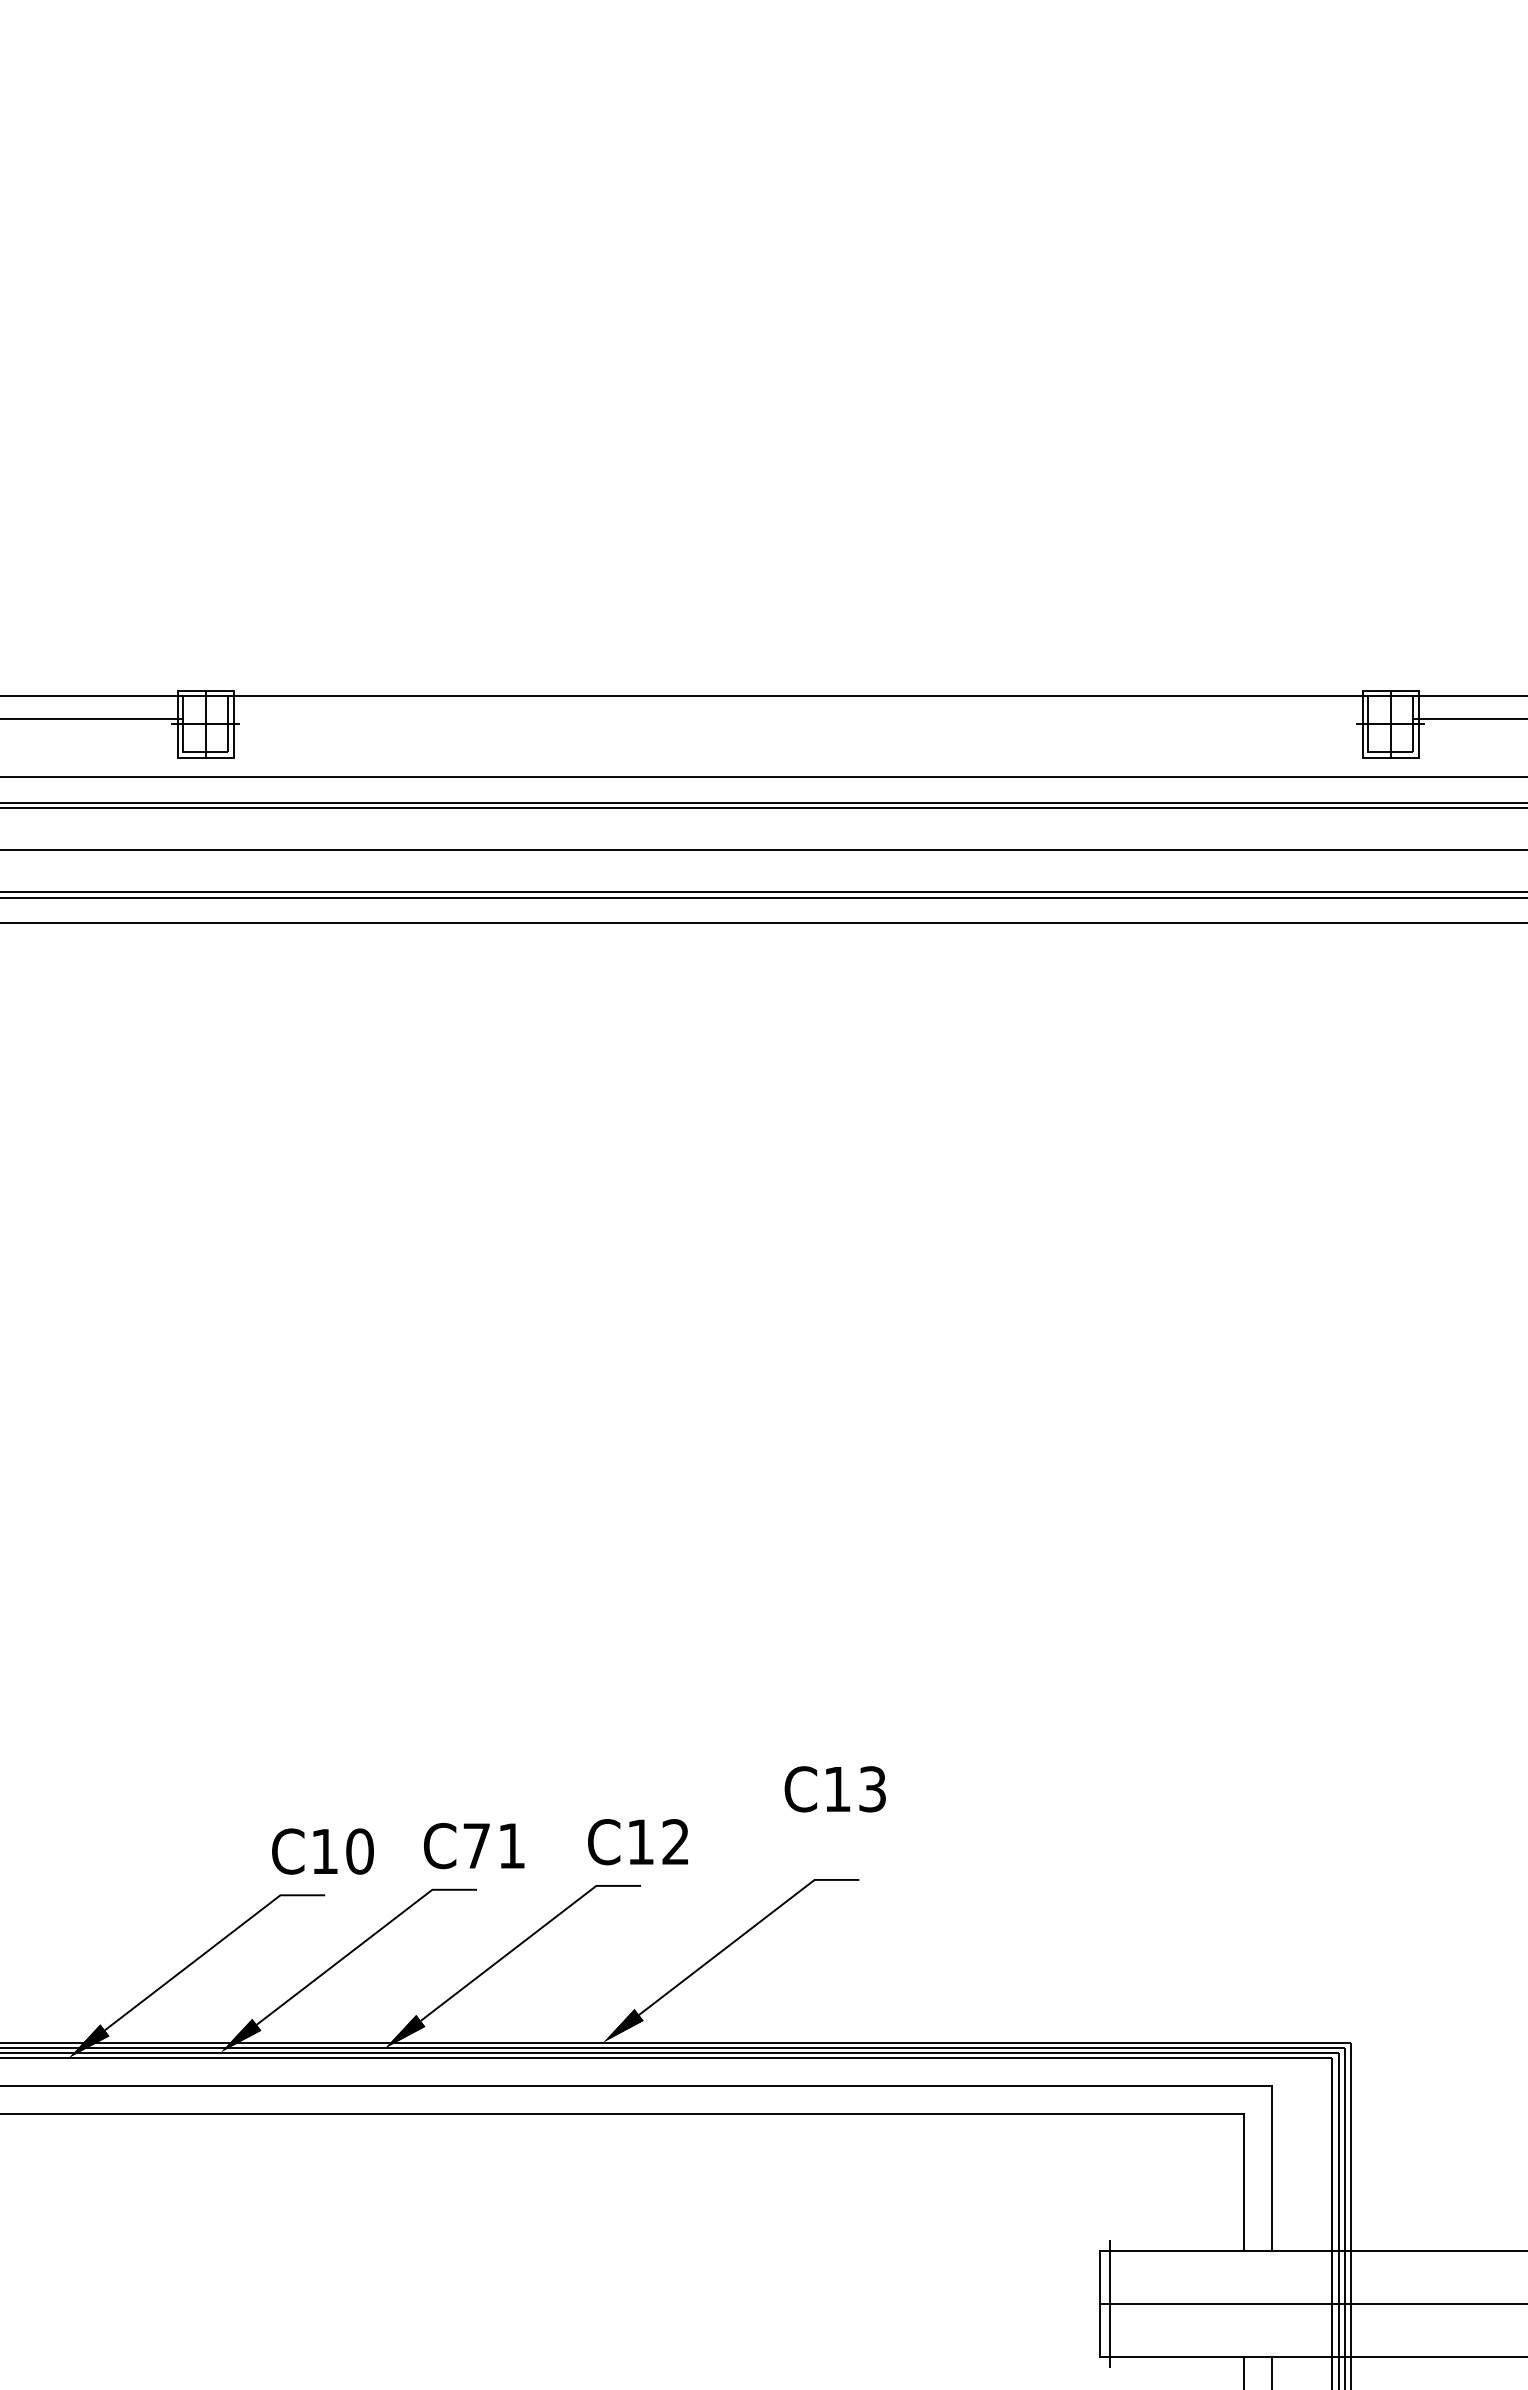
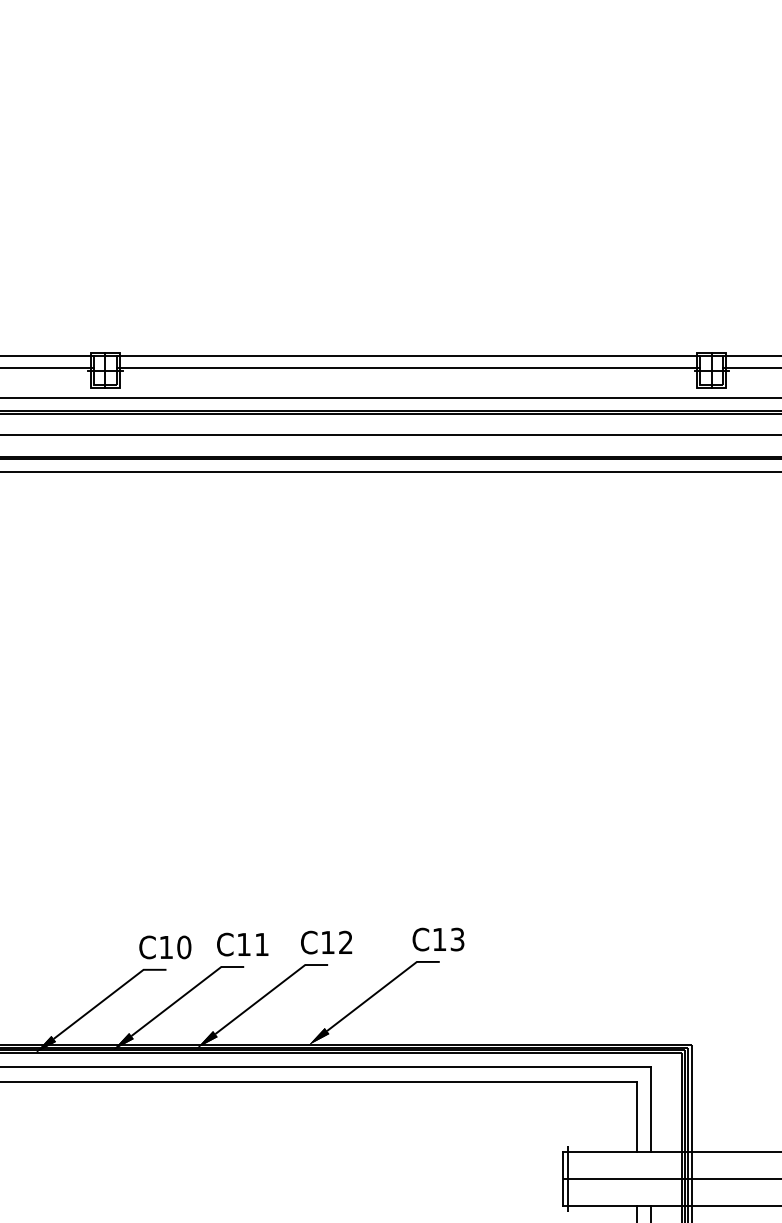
line: (798, 718) -> (408, 367), added
text: (835, 1789) -> (438, 939), moved
text: (475, 1845) -> (243, 944), C71 -> C11

